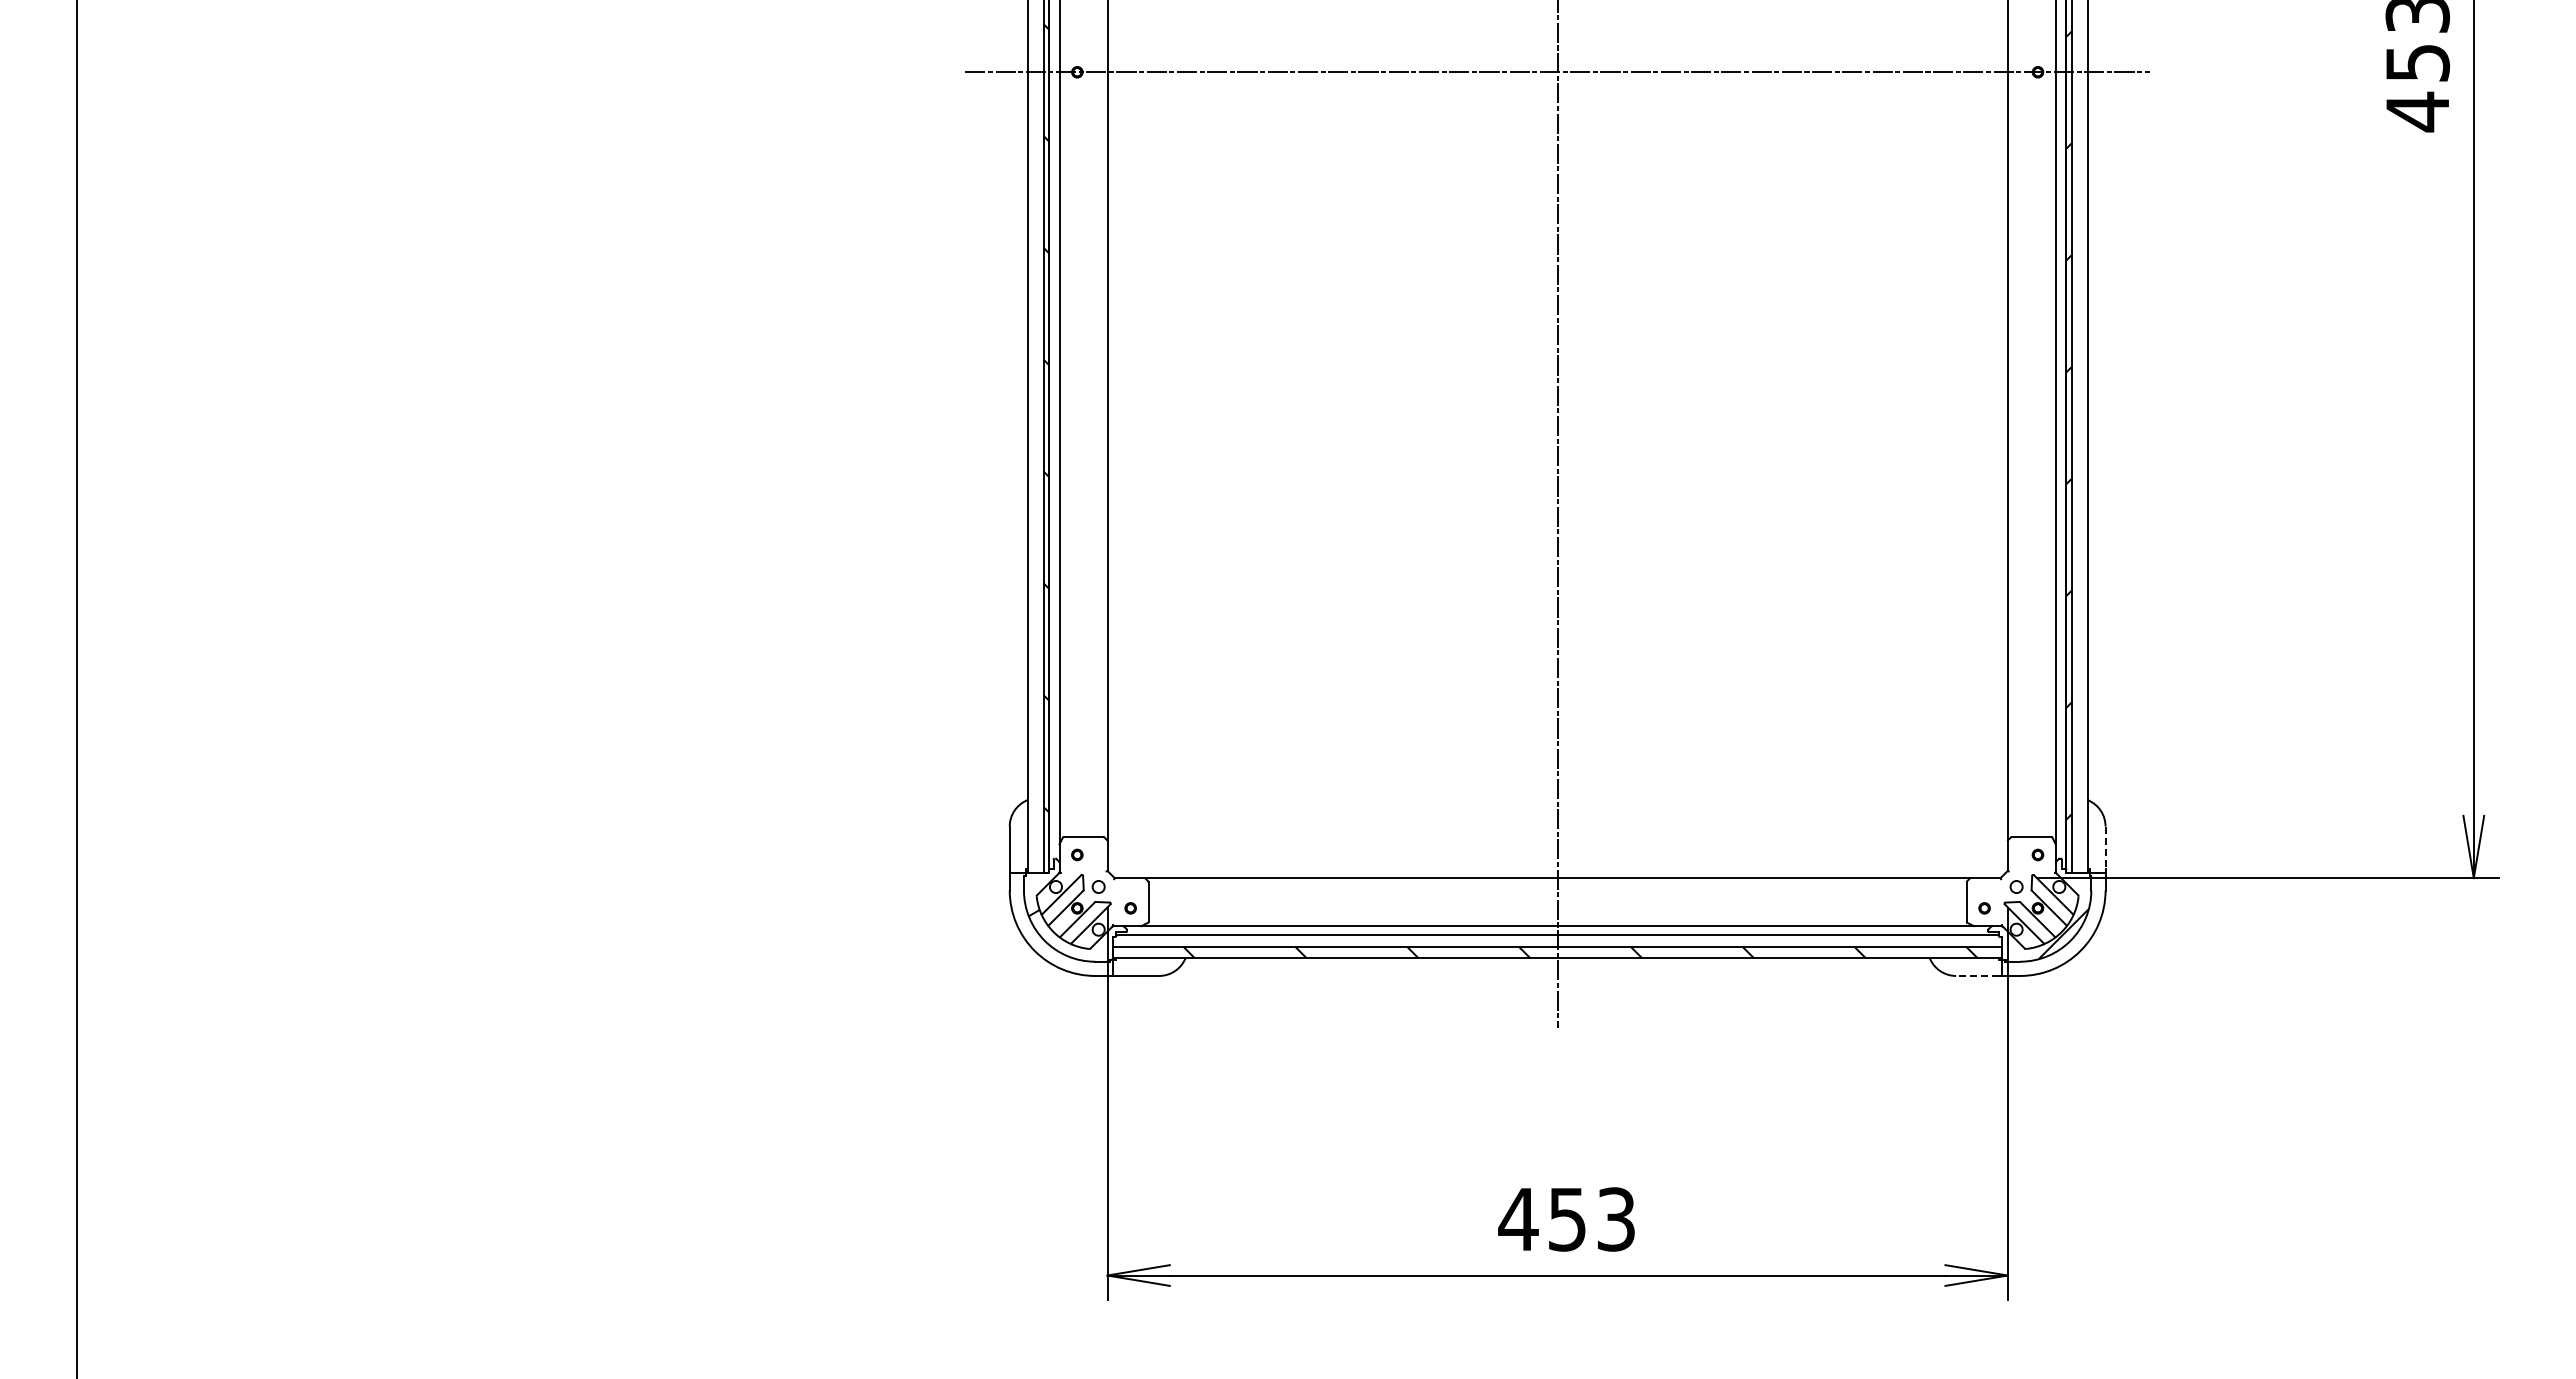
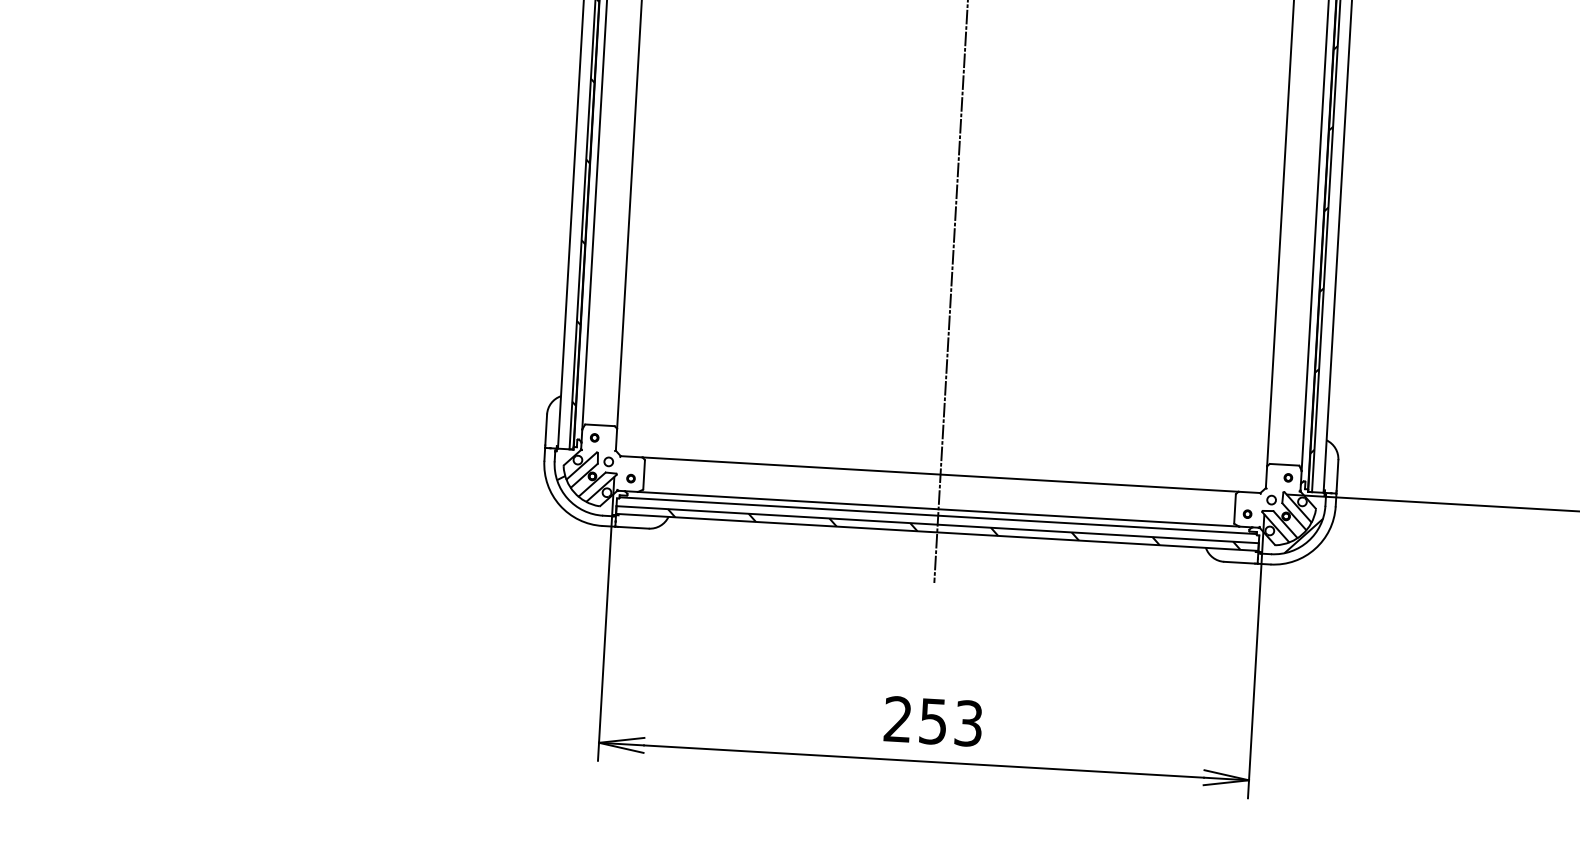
line: (2105, 848) -> (1337, 476), dashed -> solid
line: (1976, 975) -> (1238, 562), dashed -> solid
text: (1518, 1218) -> (898, 718), 453 -> 253

